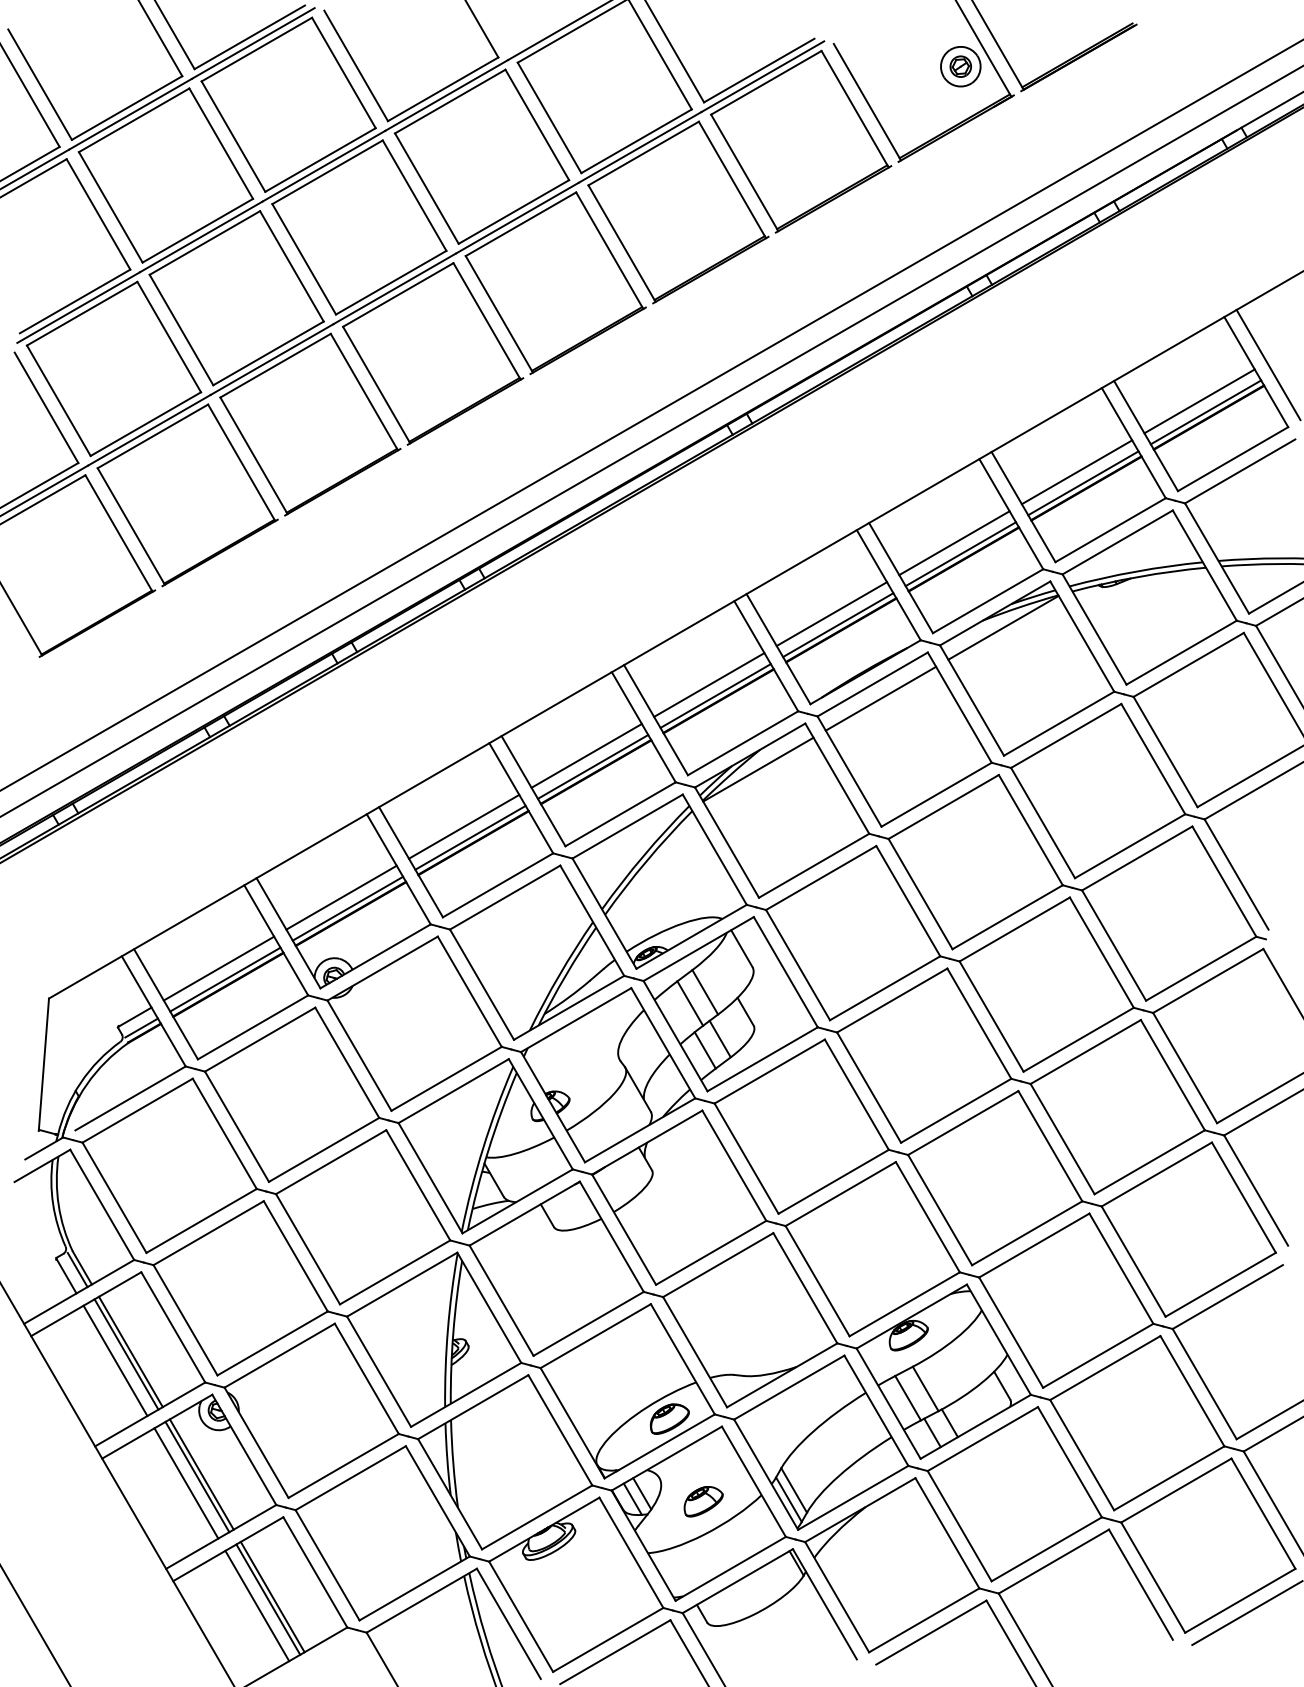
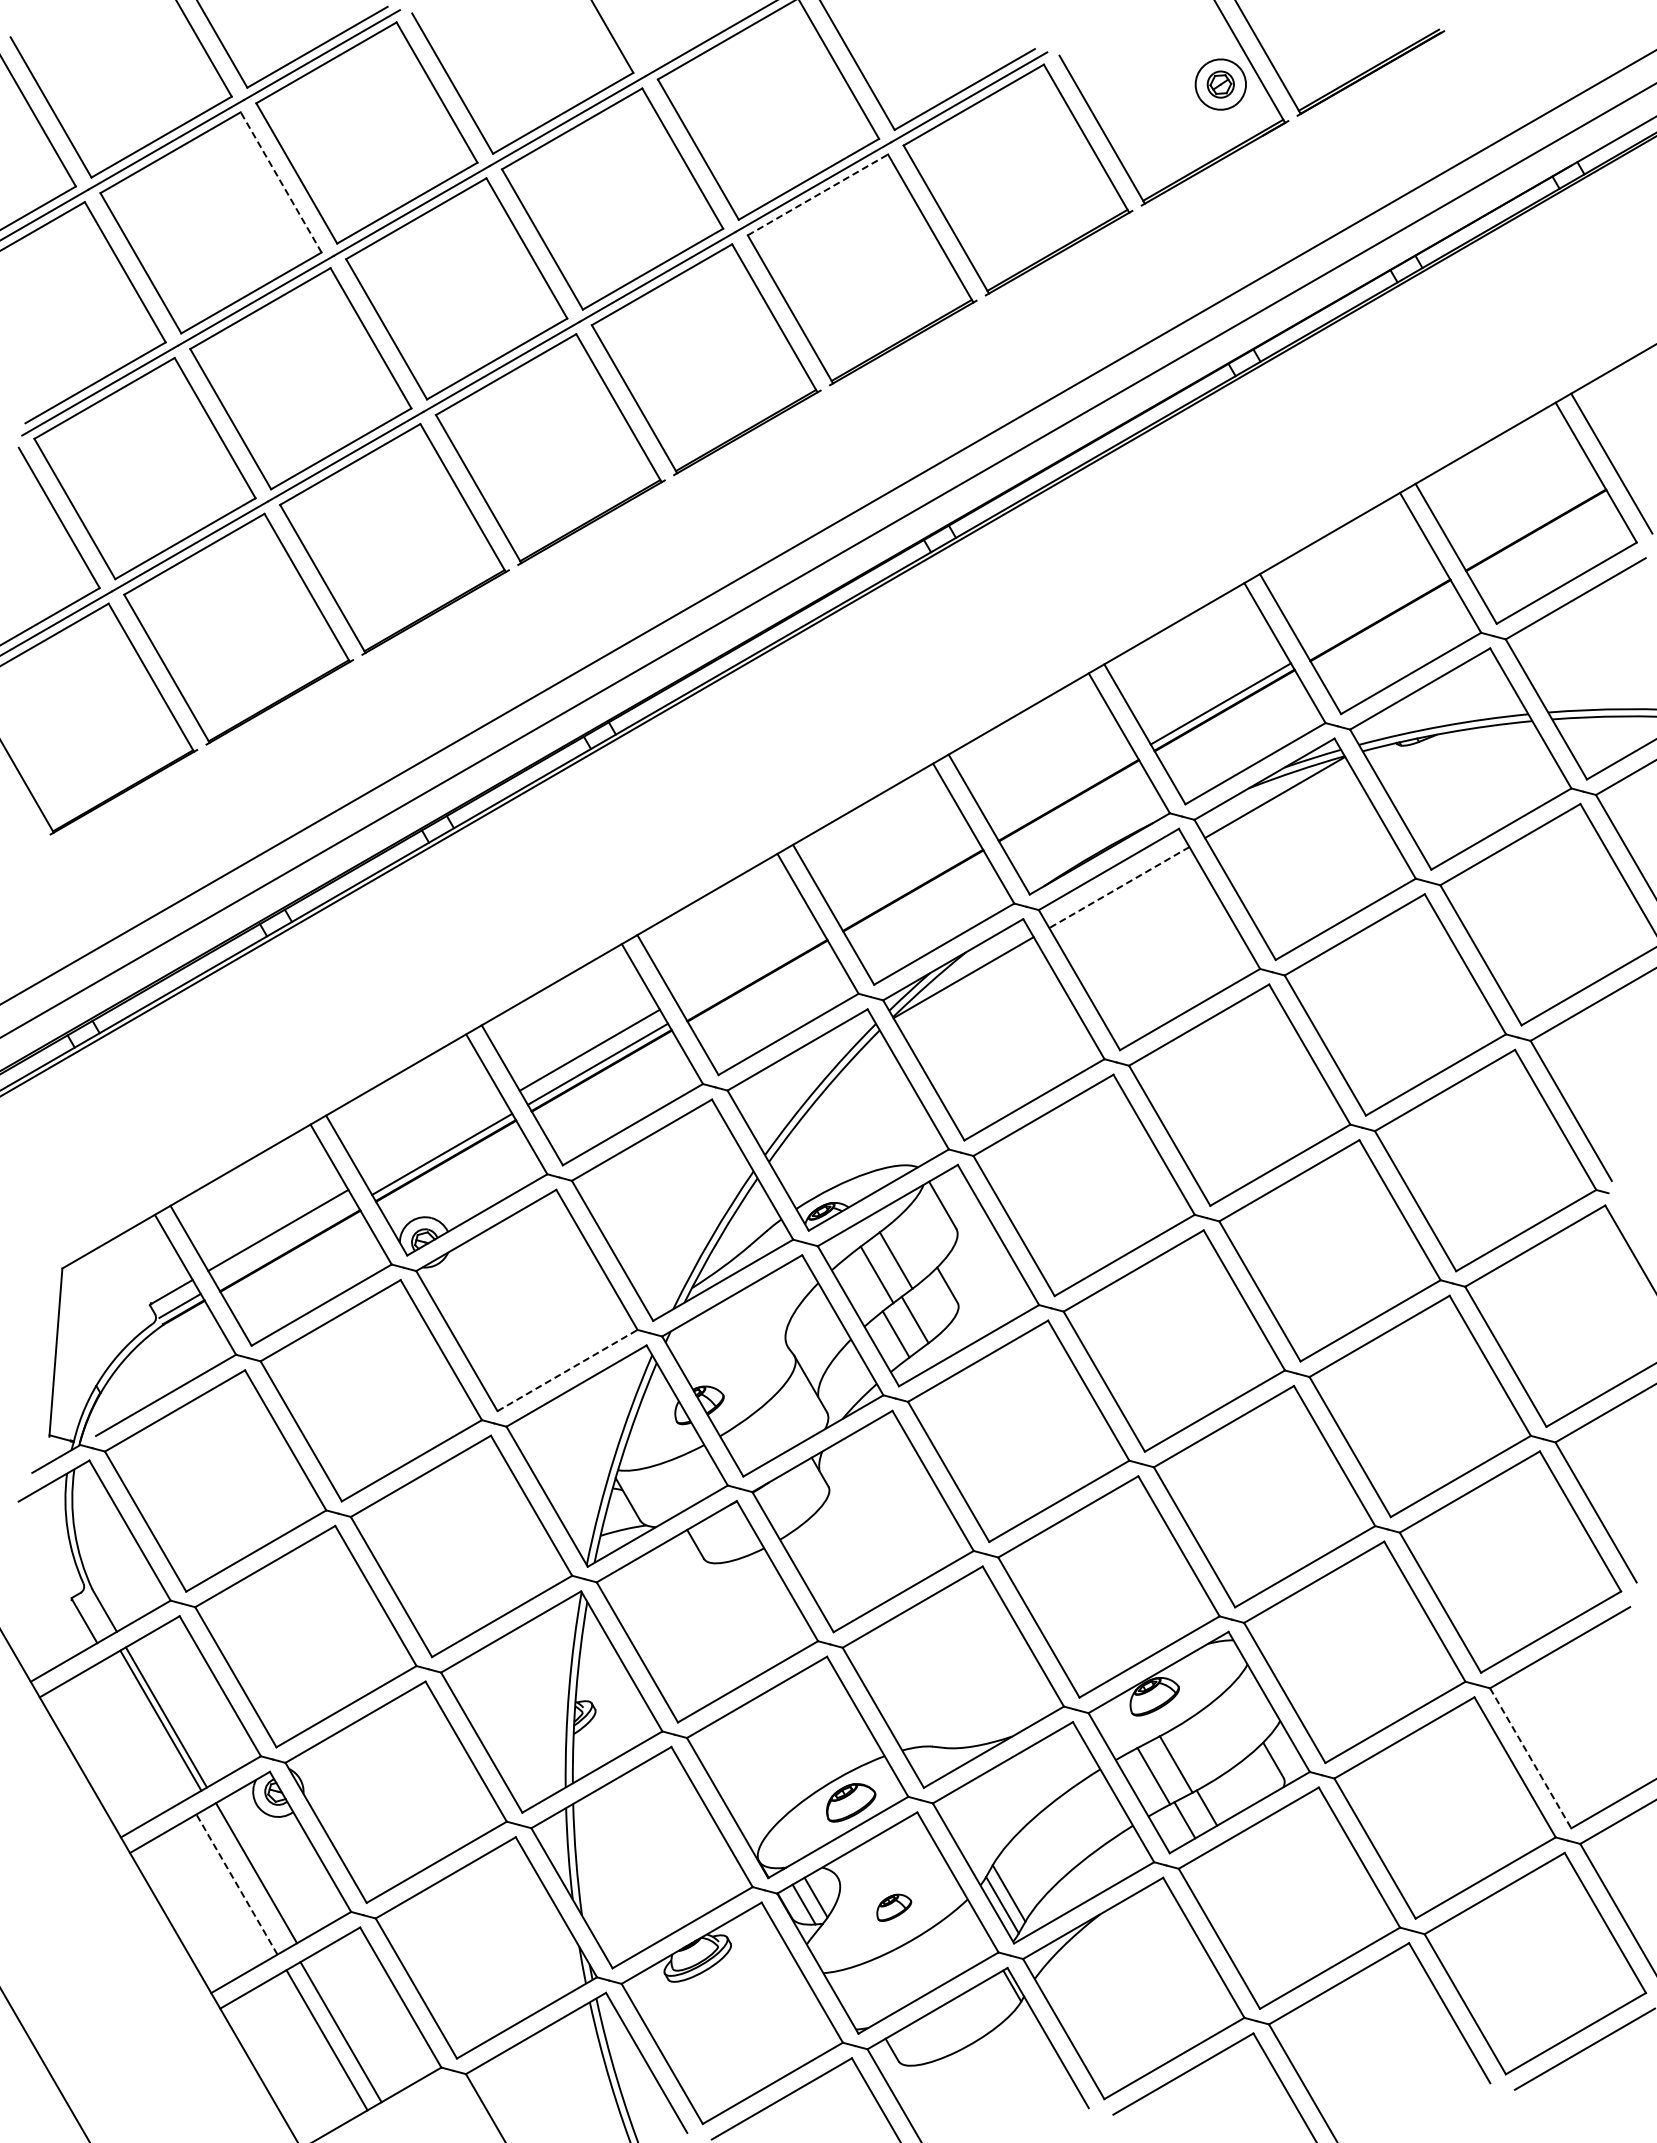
line: (221, 143) -> (281, 182), solid -> dashed
line: (643, 153) -> (817, 194), solid -> dashed
line: (1199, 401) -> (1524, 509), removed
line: (1206, 412) -> (1532, 523), removed
line: (1077, 471) -> (1368, 599), removed
line: (1083, 483) -> (1376, 613), removed
line: (954, 542) -> (1212, 689), removed
line: (831, 613) -> (1056, 779), removed
line: (838, 624) -> (1065, 793), removed
line: (709, 684) -> (901, 869), removed
line: (715, 695) -> (909, 883), removed
line: (881, 698) -> (1119, 887), solid -> dashed
line: (586, 755) -> (745, 959), removed
line: (592, 766) -> (753, 973), removed
line: (341, 897) -> (434, 1139), removed
line: (225, 979) -> (286, 1244), removed
line: (446, 1078) -> (567, 1370), solid -> dashed
line: (77, 1270) -> (98, 1613), removed
line: (115, 1360) -> (146, 1728), removed
line: (1204, 1384) -> (1530, 1758), solid -> dashed
line: (197, 1477) -> (250, 1876), removed
line: (186, 1483) -> (236, 1884), solid -> dashed
part: (703, 1501) -> (894, 1907), size x0.7
line: (272, 1596) -> (346, 2028), removed

